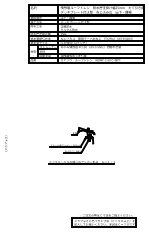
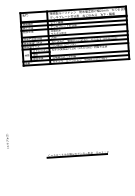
part: (72, 140) -> (68, 134), removed

